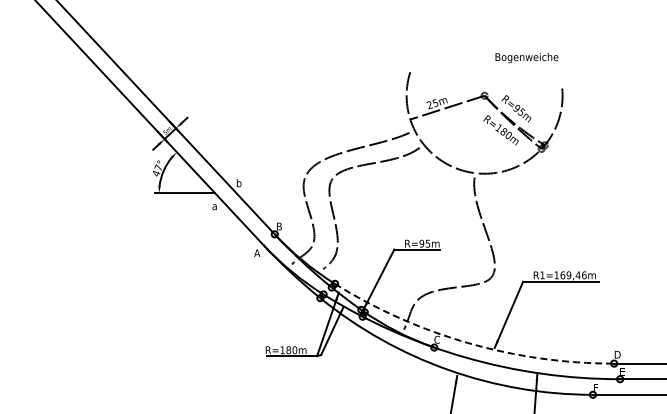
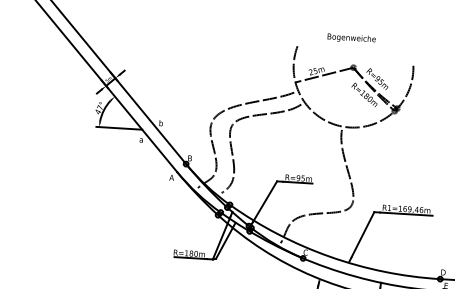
text: (526, 58) -> (351, 38), moved
arc: (469, 343) -> (330, 256), dashed -> solid

